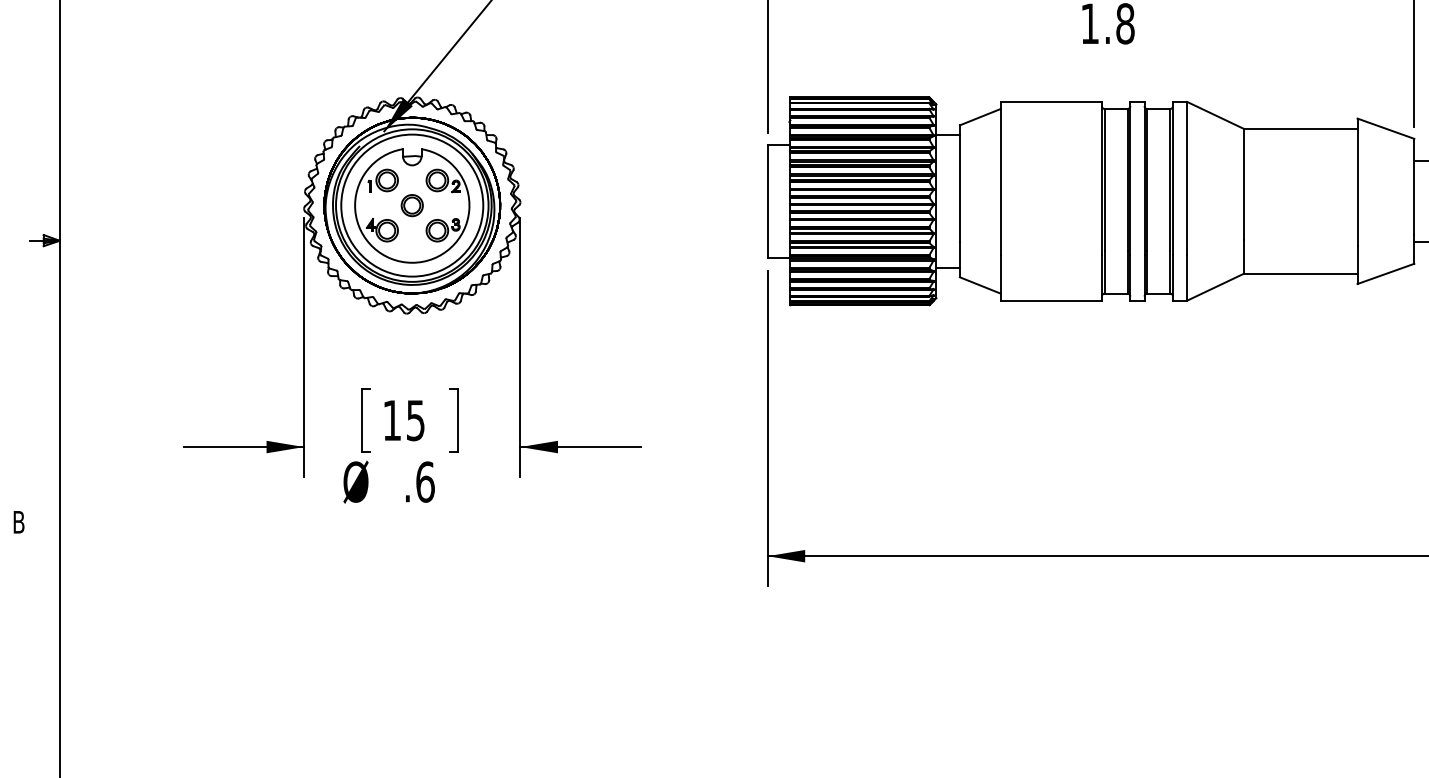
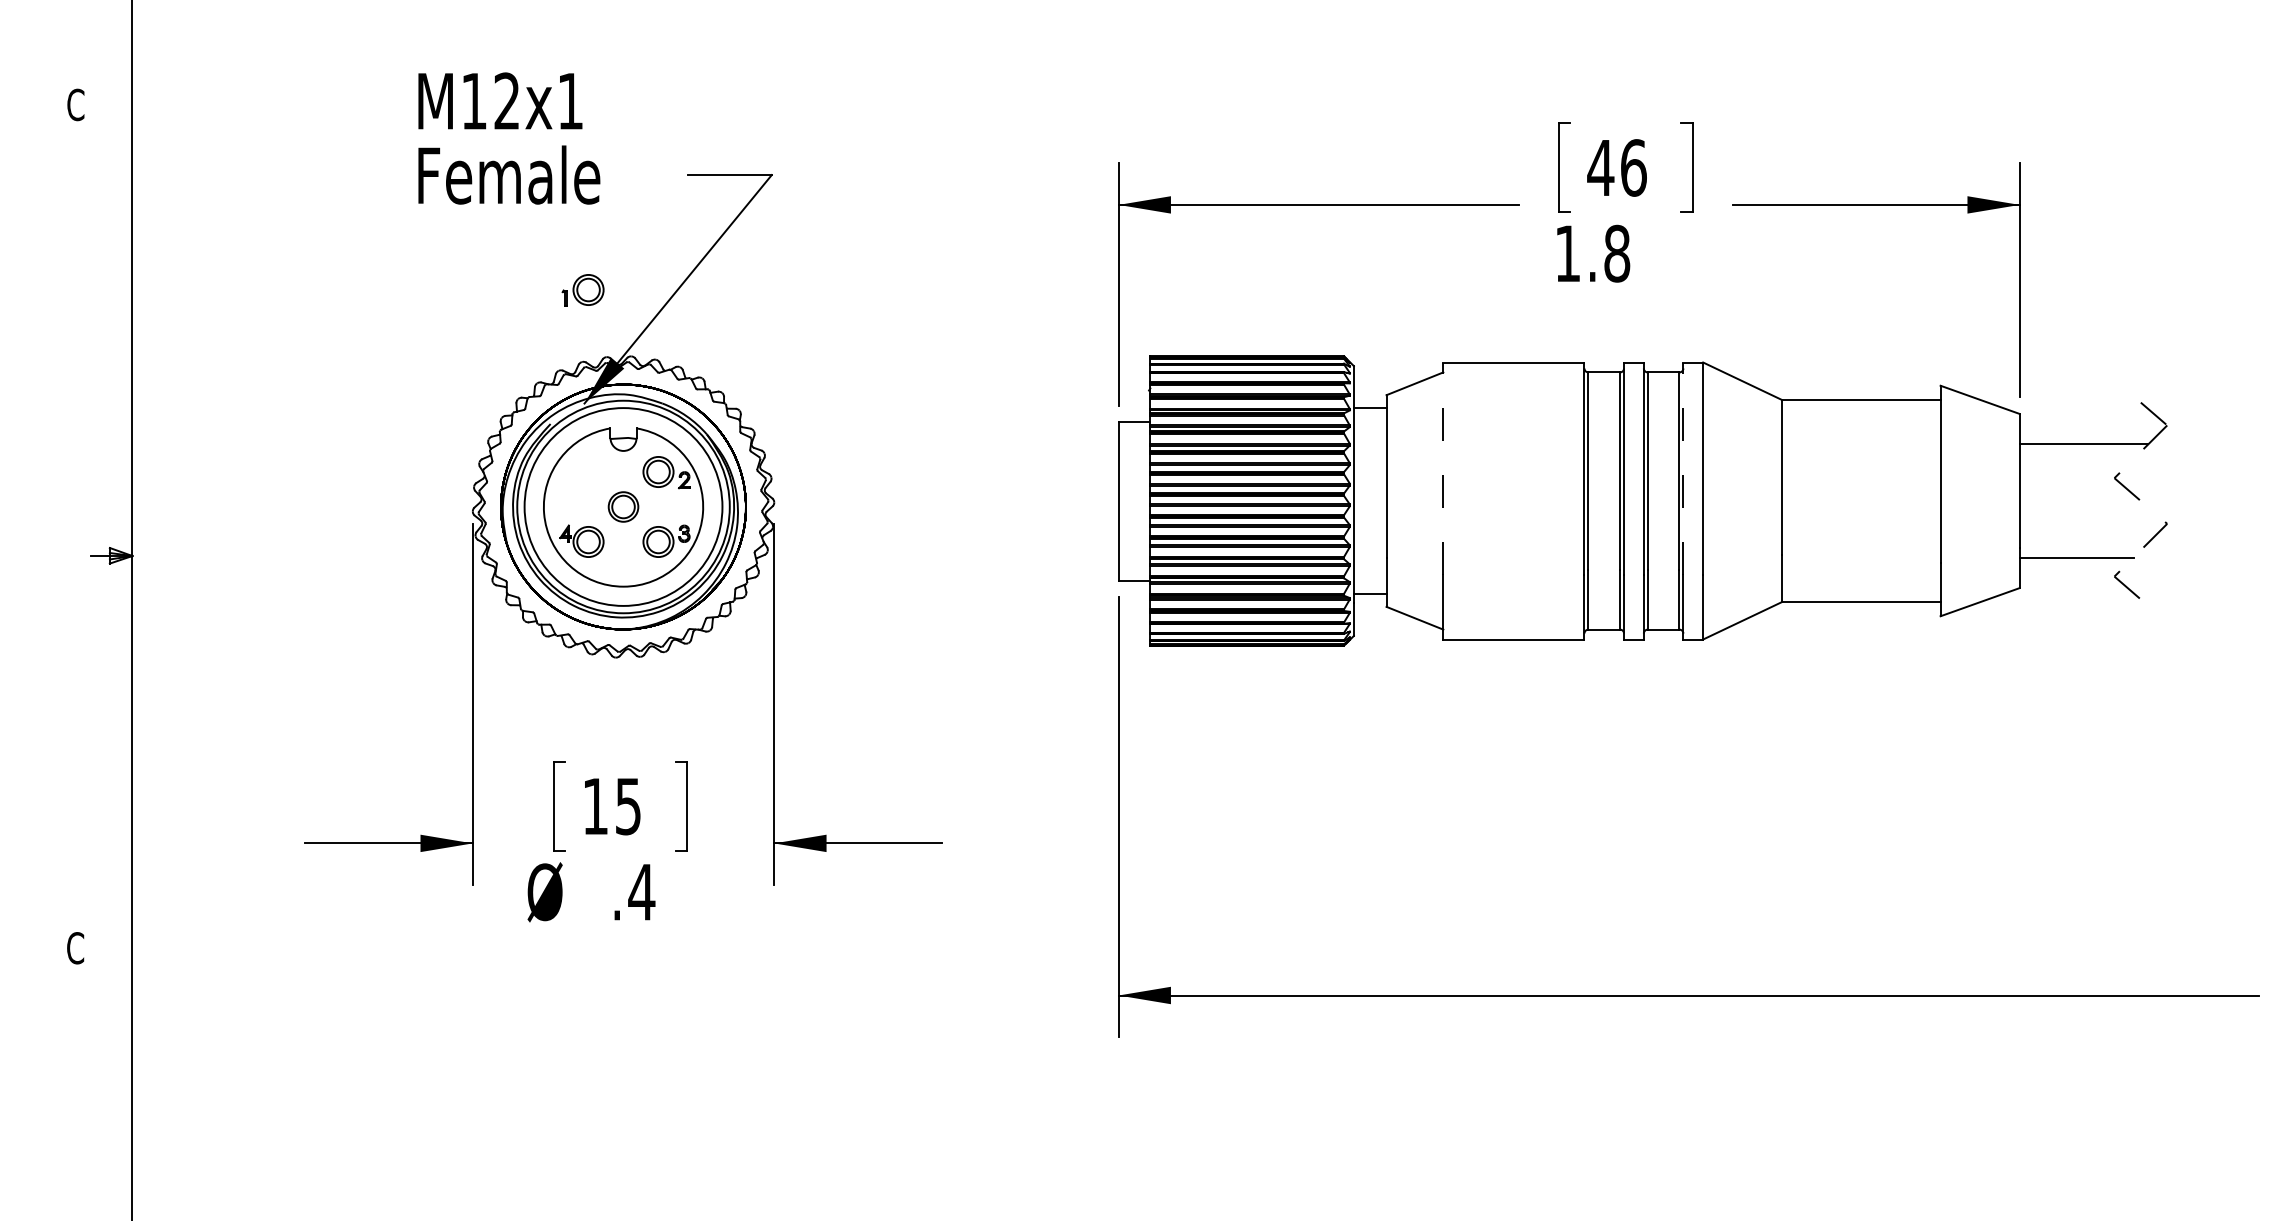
line: (1000, 177) -> (1443, 468), solid -> dashed
line: (1173, 177) -> (1683, 468), solid -> dashed
part: (382, 180) -> (582, 290), moved
text: (425, 482) -> (641, 892), .6 -> .4
text: (18, 522) -> (75, 948), B -> C

